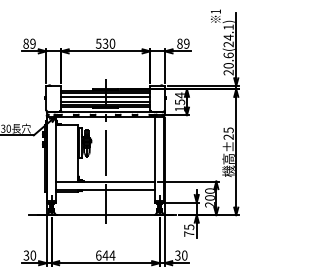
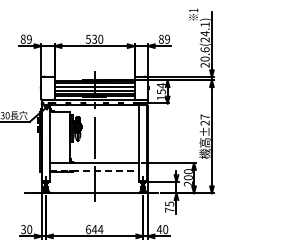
text: (227, 129) -> (204, 116), ±25 -> ±27
line: (105, 189) -> (94, 170), solid -> dashed
text: (177, 255) -> (159, 229), 30 -> 40

